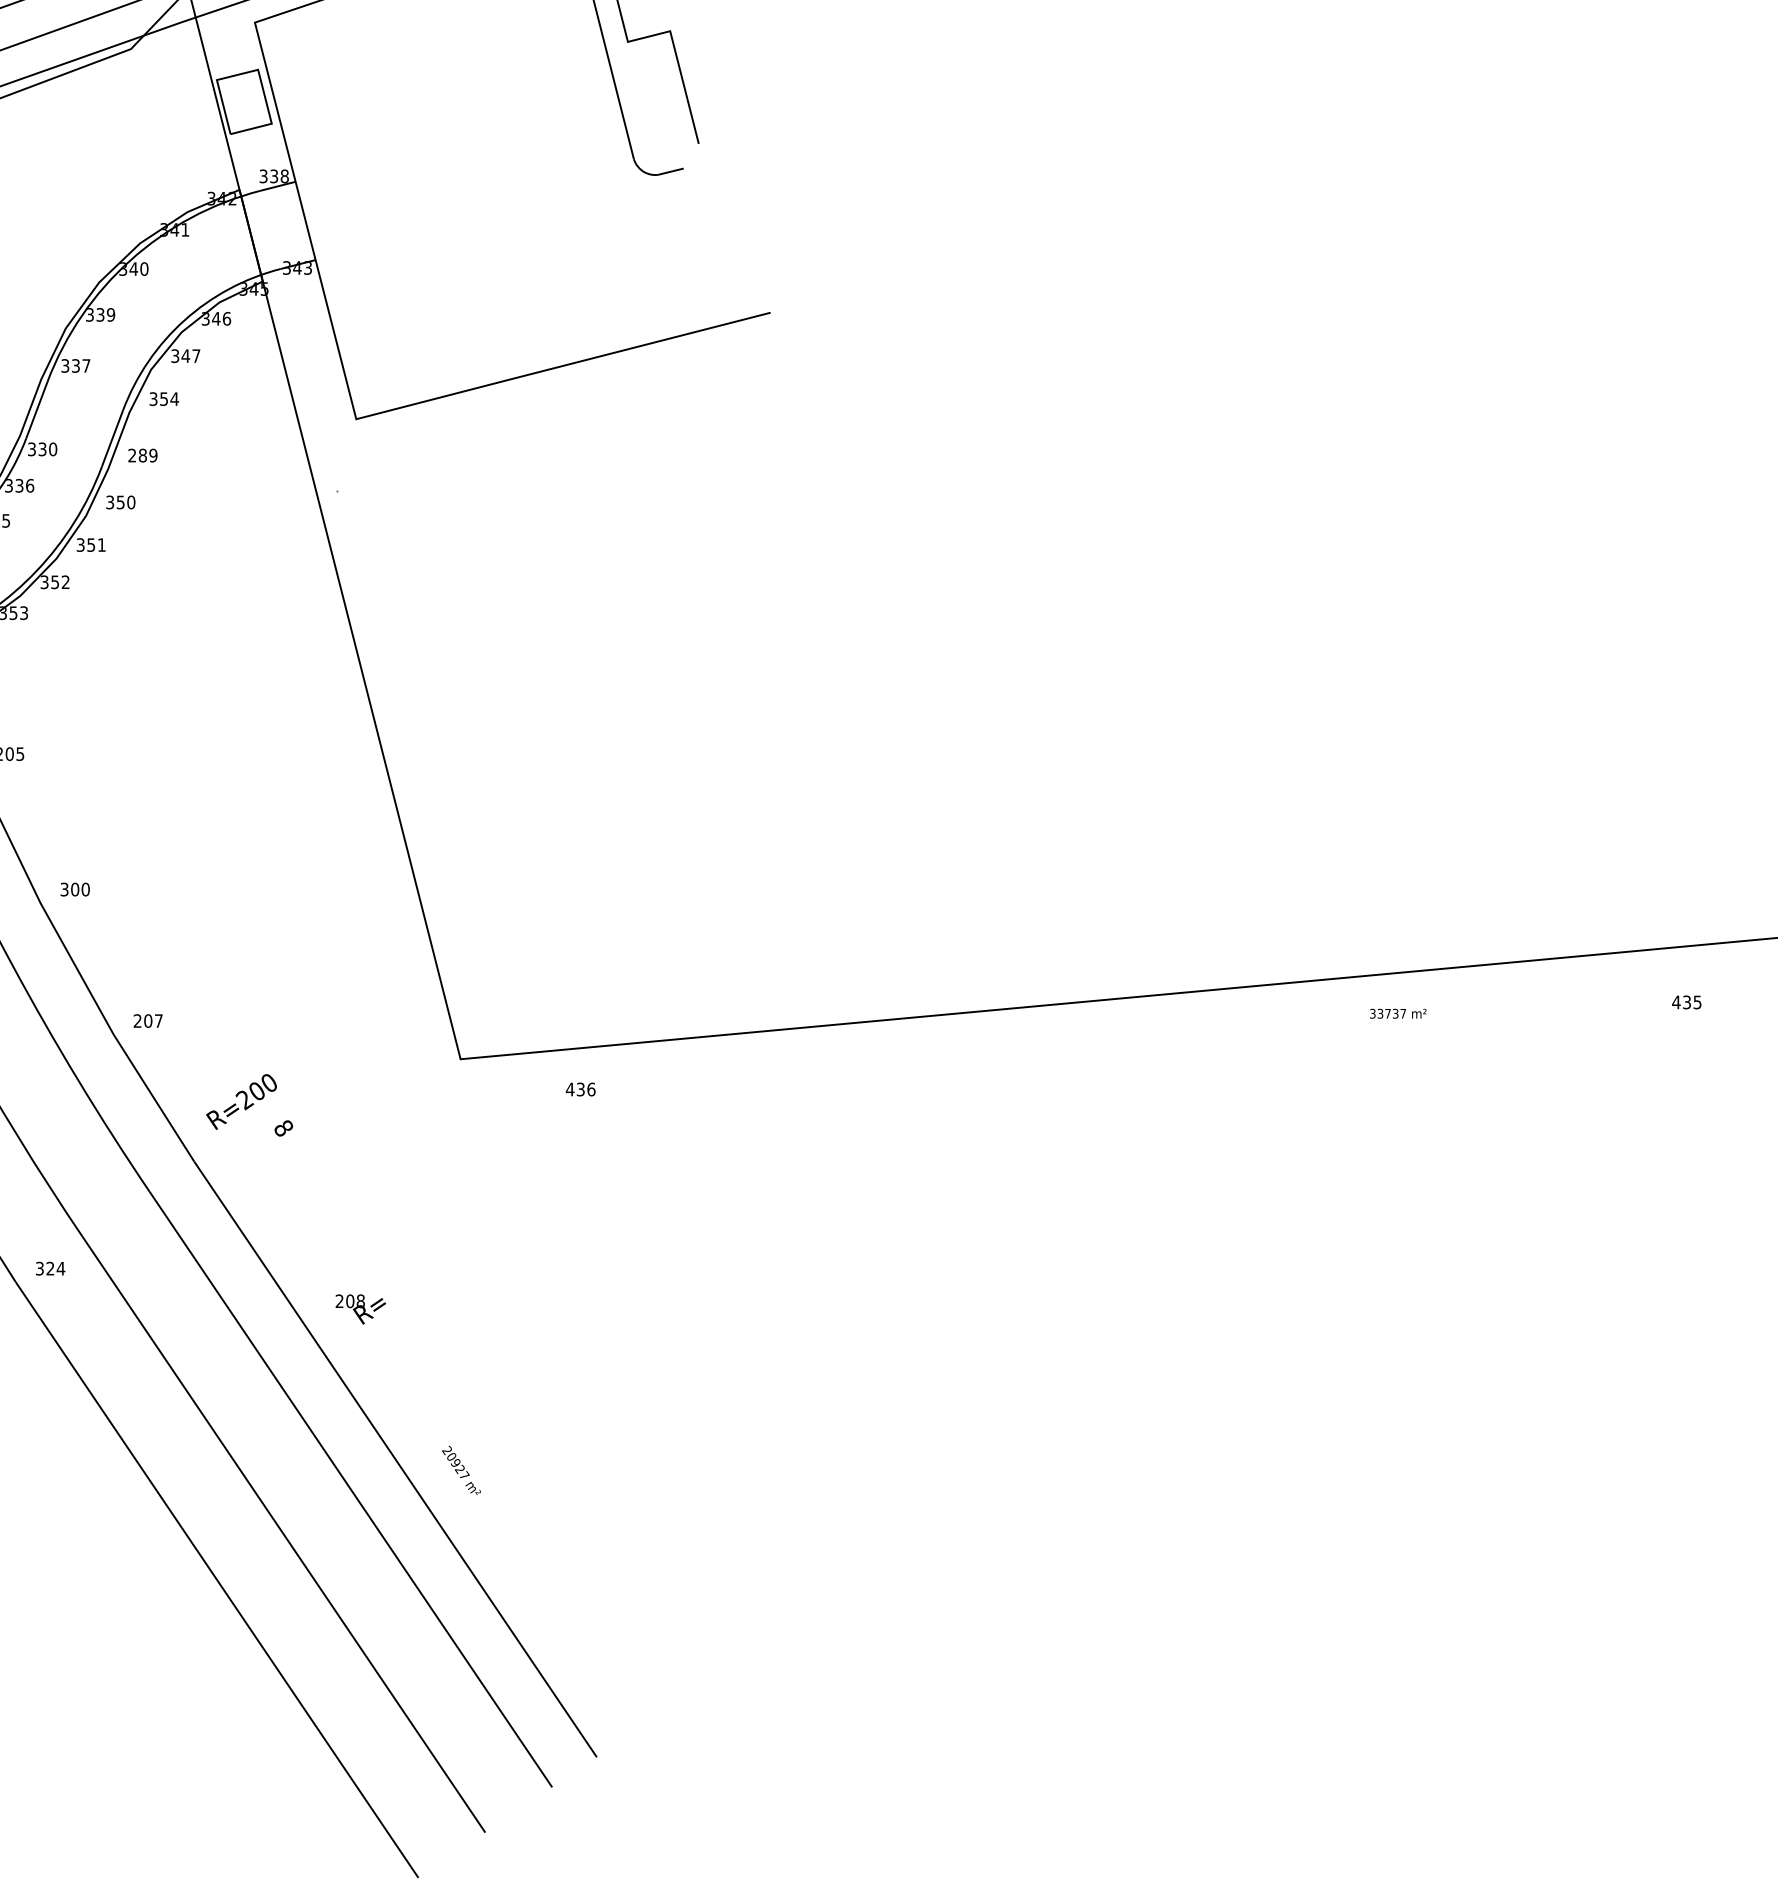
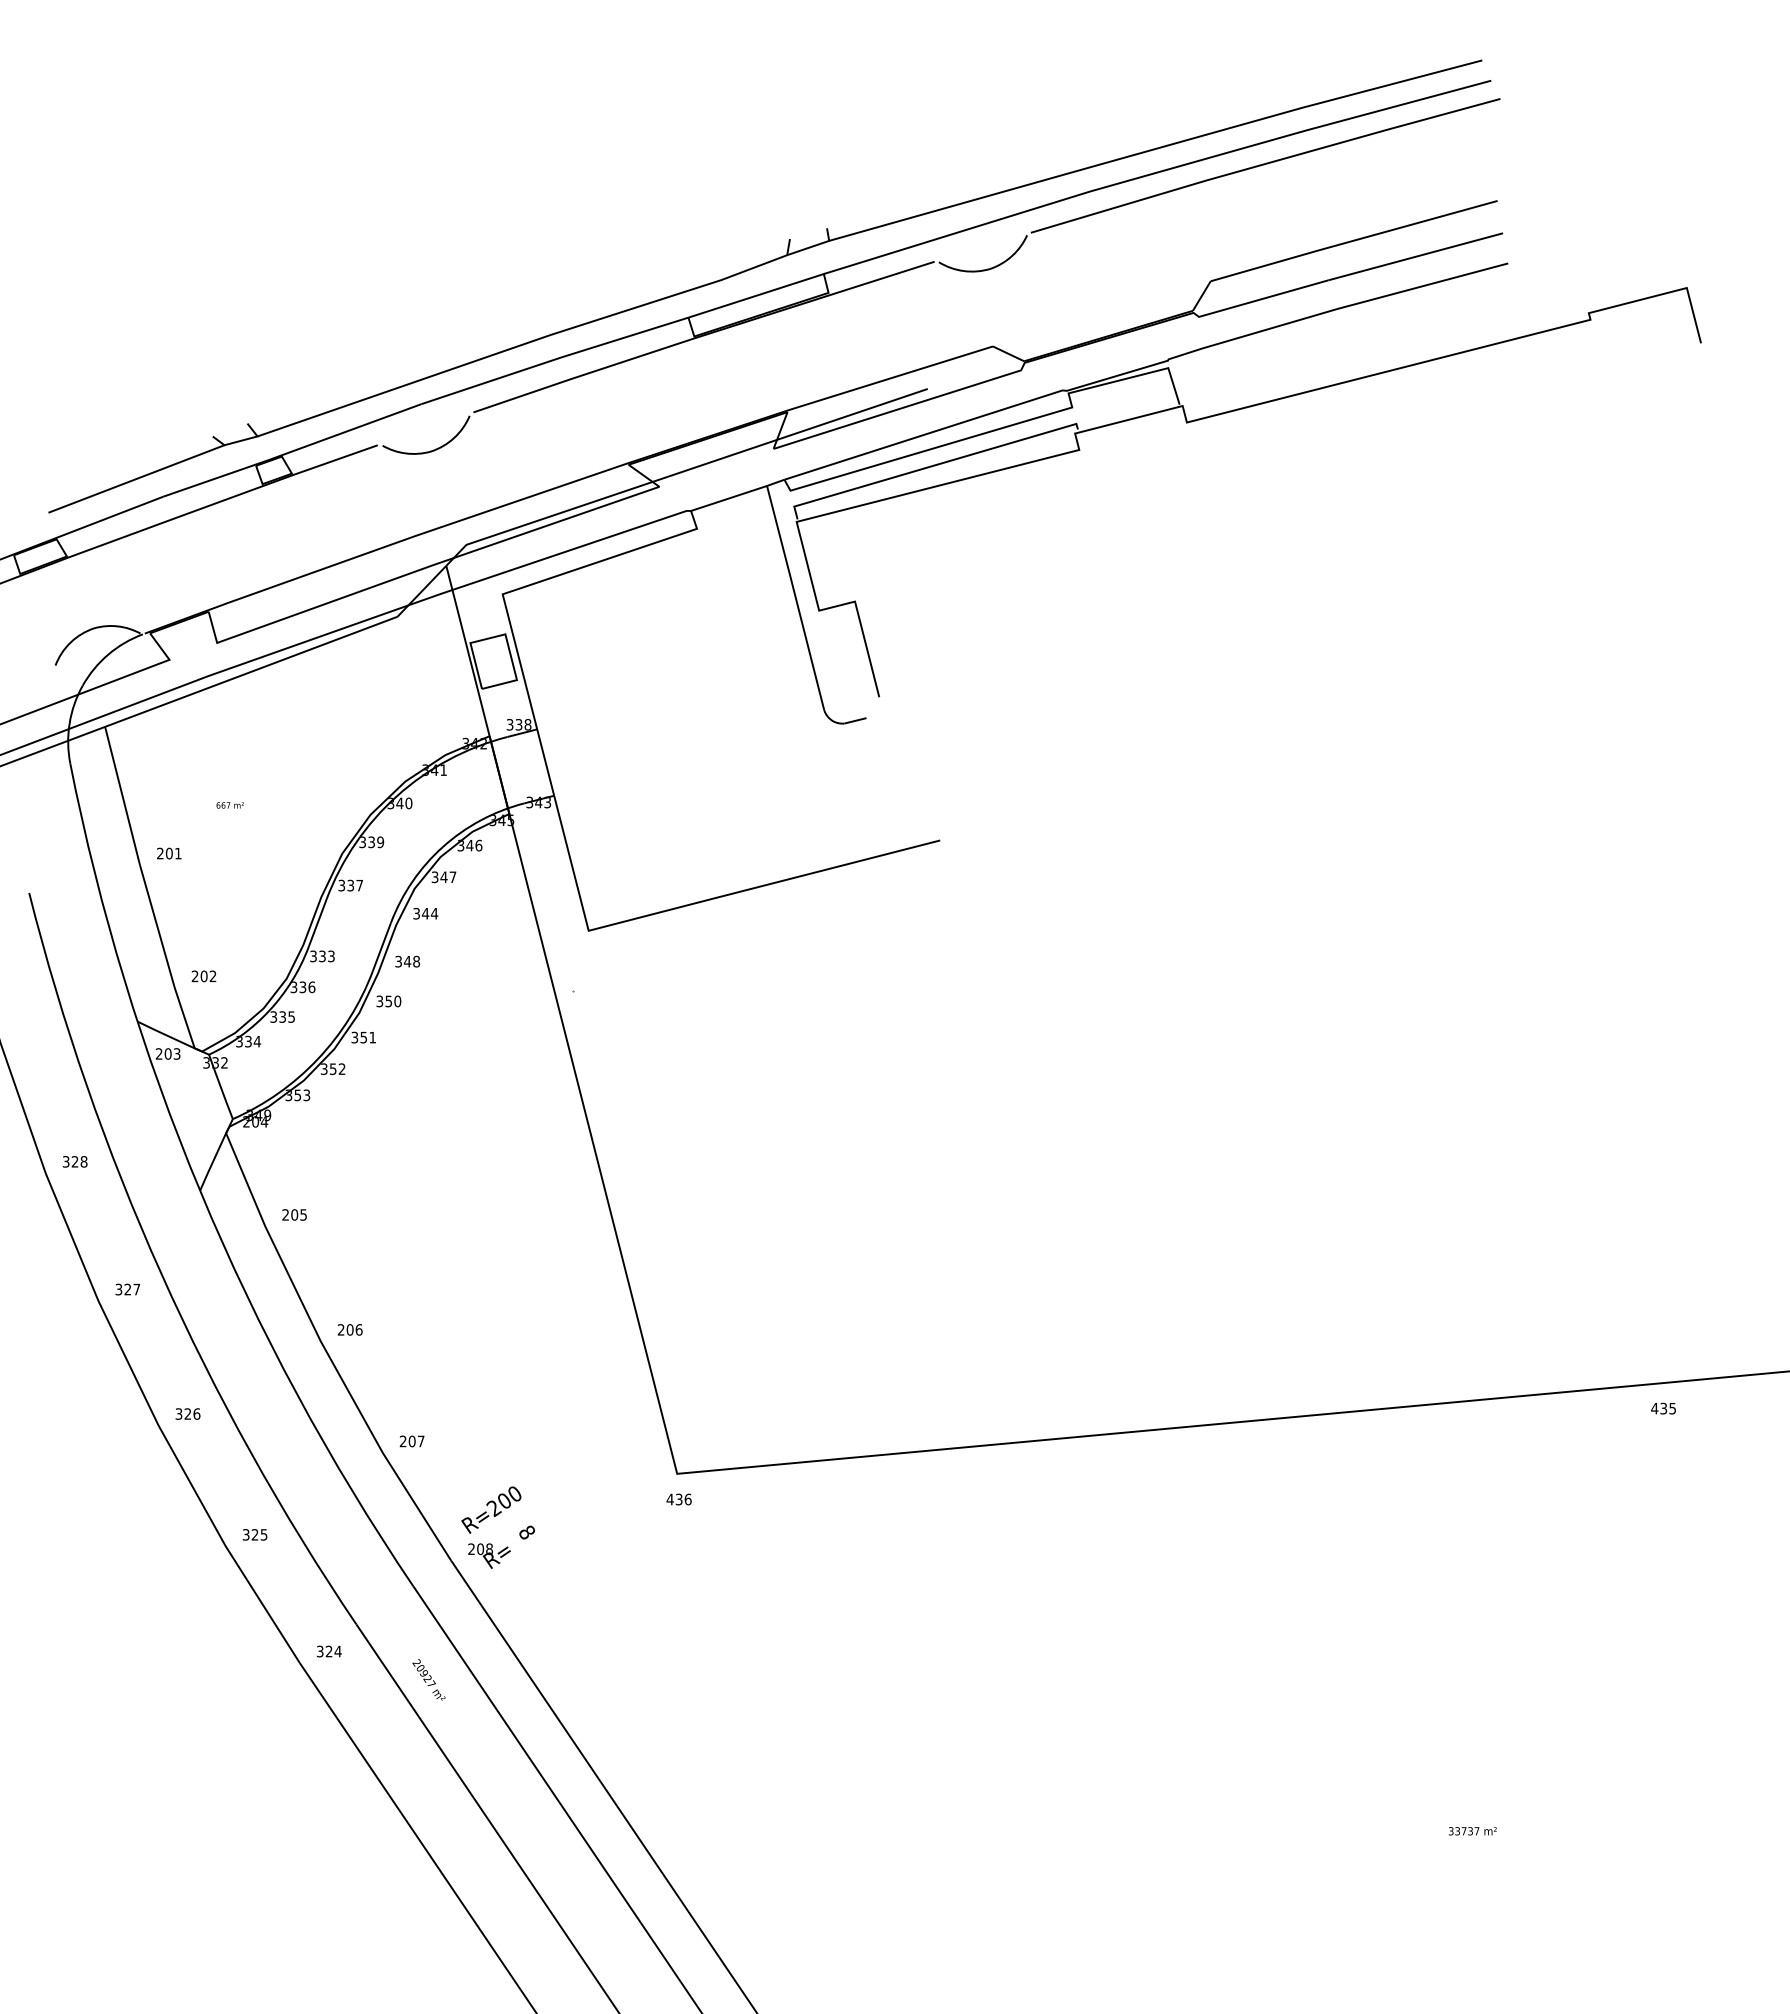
text: (163, 398) -> (425, 913), 354 -> 344
text: (53, 449) -> (331, 956), 330 -> 333
text: (142, 455) -> (407, 961), 289 -> 348
text: (74, 889) -> (349, 1329), 300 -> 206
text: (1686, 1002) -> (1663, 1408), moved
text: (1397, 1014) -> (1472, 1831), moved
text: (580, 1089) -> (678, 1499), moved
text: (360, 1308) -> (489, 1555), moved
text: (460, 1470) -> (428, 1679), moved

